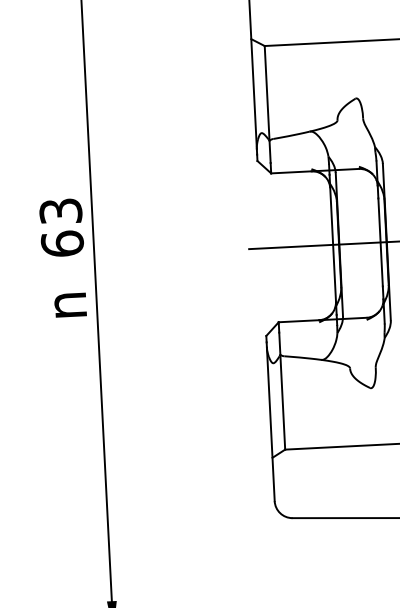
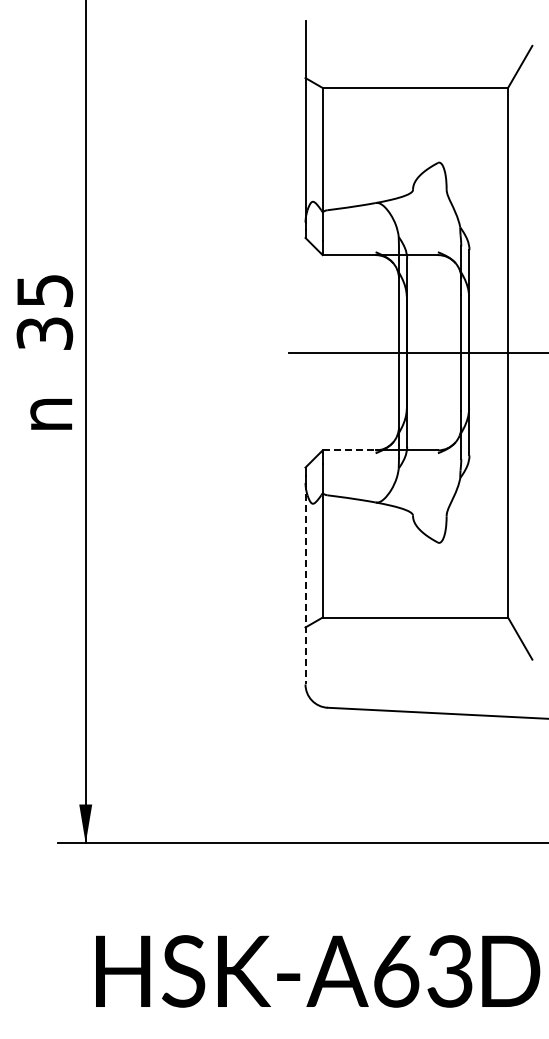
text: (61, 227) -> (44, 312), 63 -> 35
line: (299, 321) -> (349, 450), solid -> dashed
line: (270, 424) -> (305, 583), solid -> dashed

